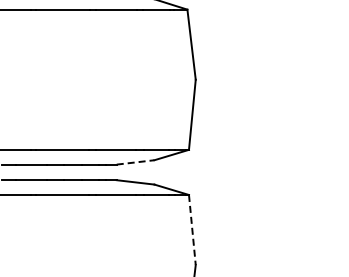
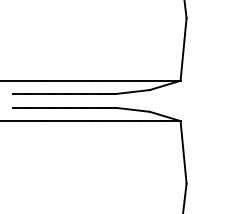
line: (135, 162) -> (132, 92), dashed -> solid
line: (192, 230) -> (183, 152), dashed -> solid

